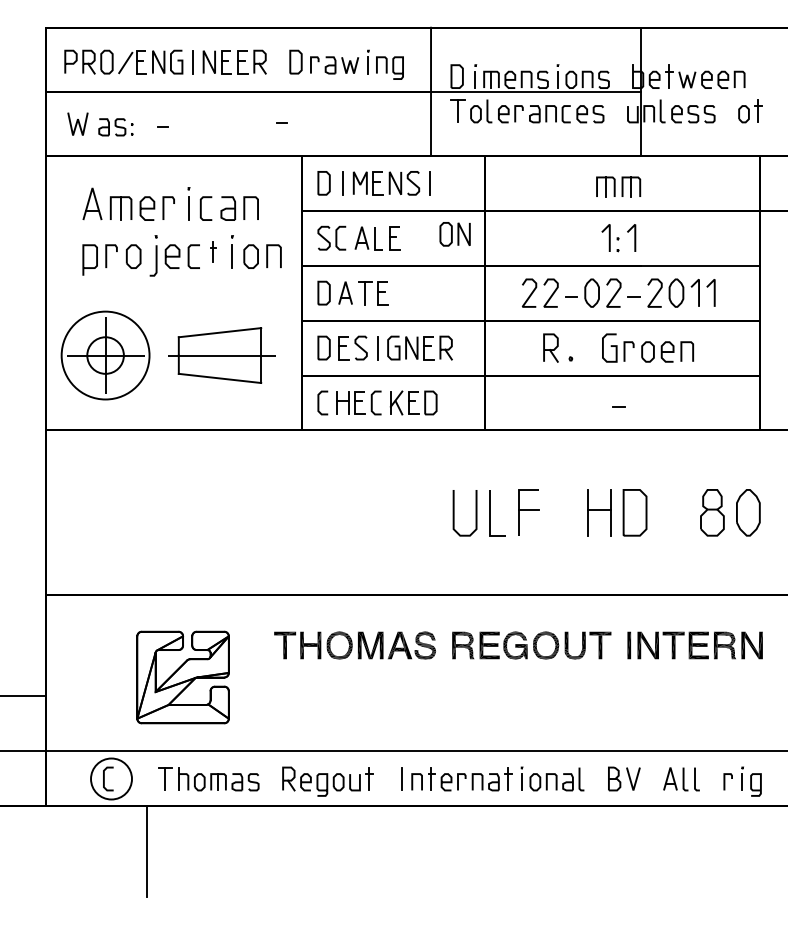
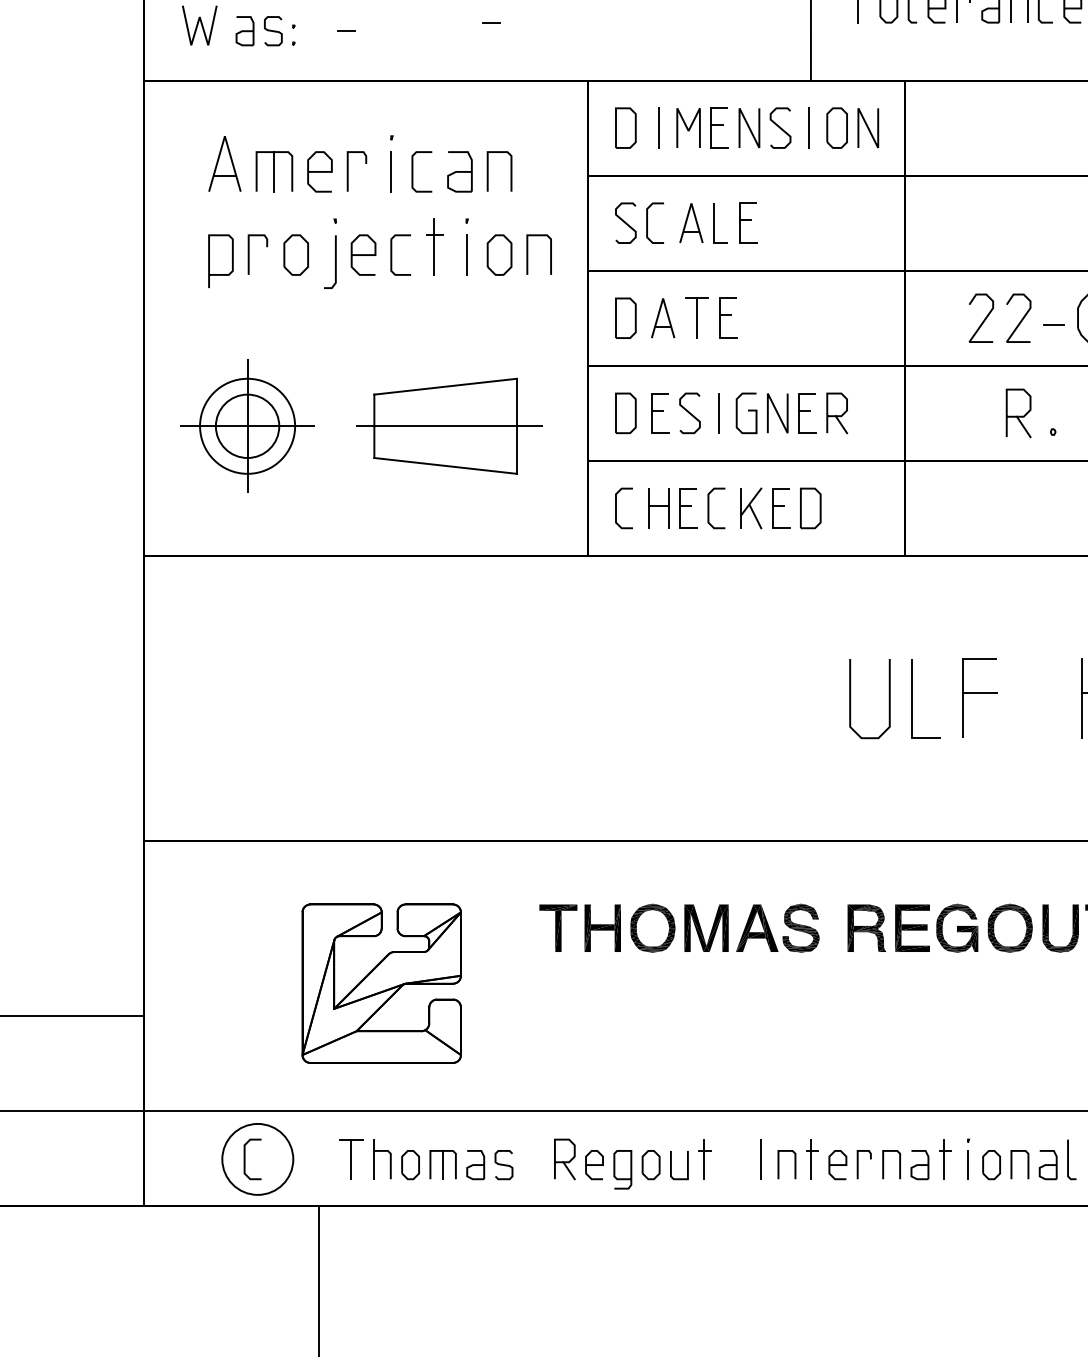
line: (281, 122) -> (491, 22), moved
part: (454, 234) -> (851, 128), moved
part: (213, 251) -> (434, 246), size x1.67
circle: (105, 355) -> (247, 426), size x0.62

